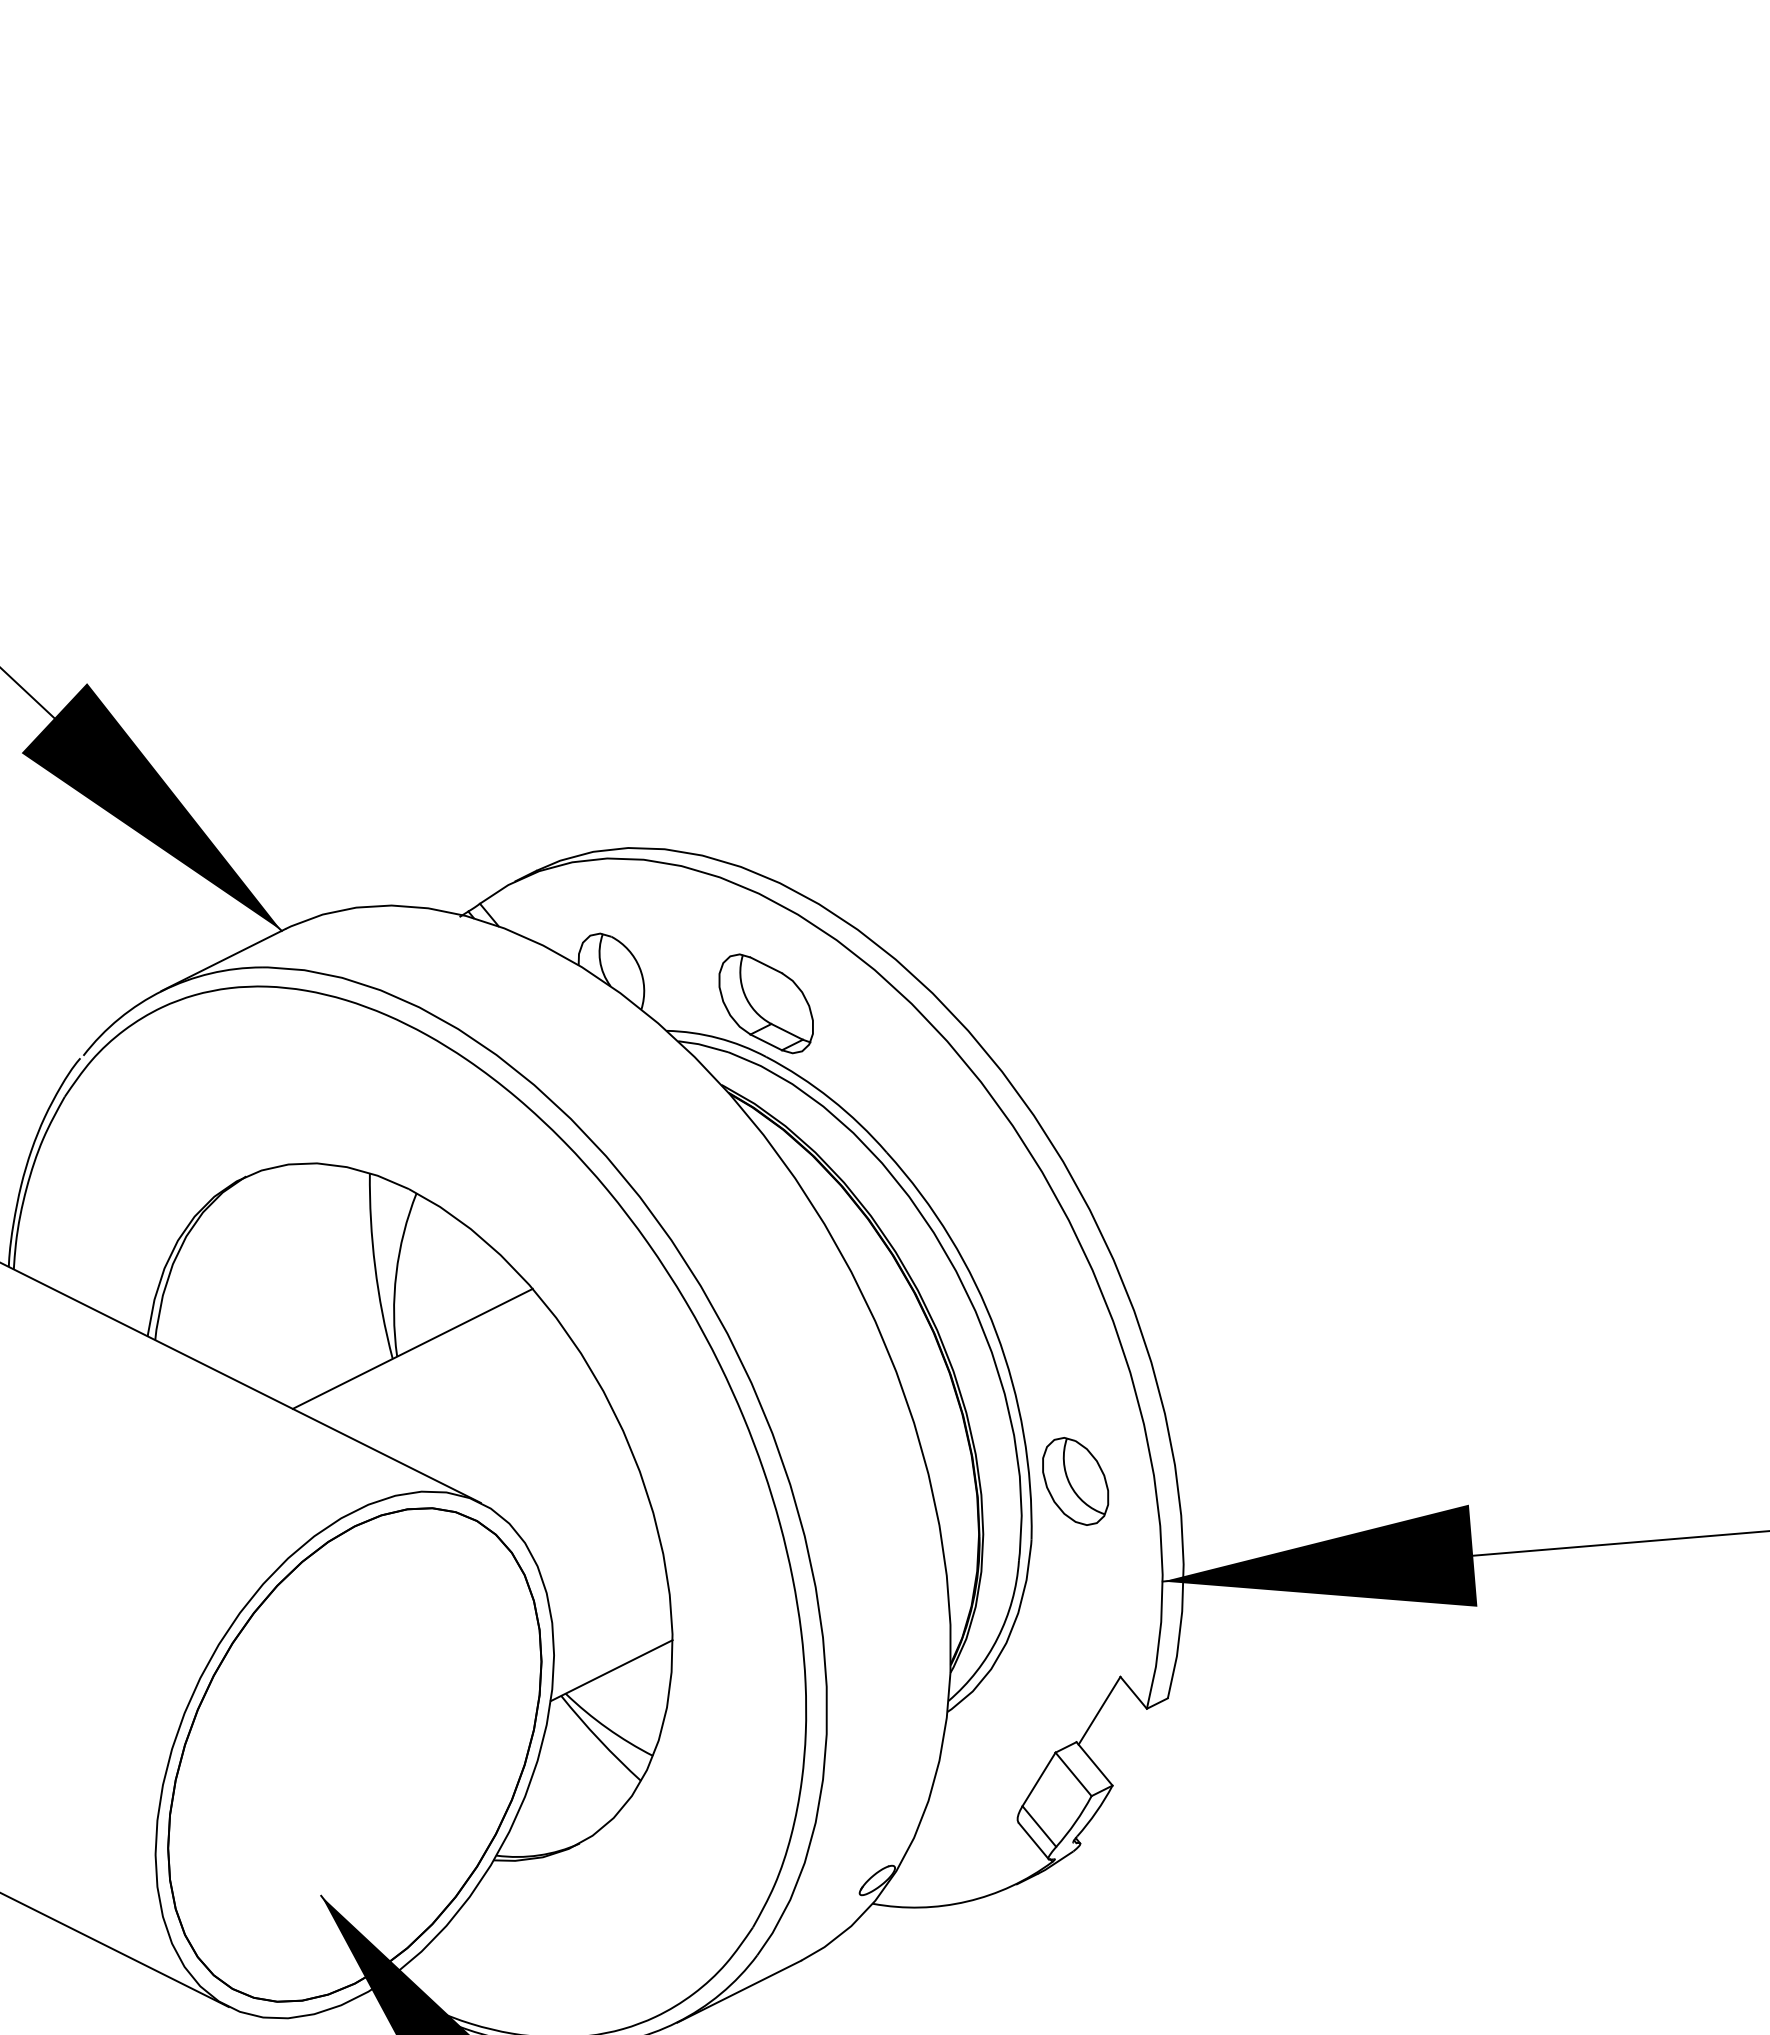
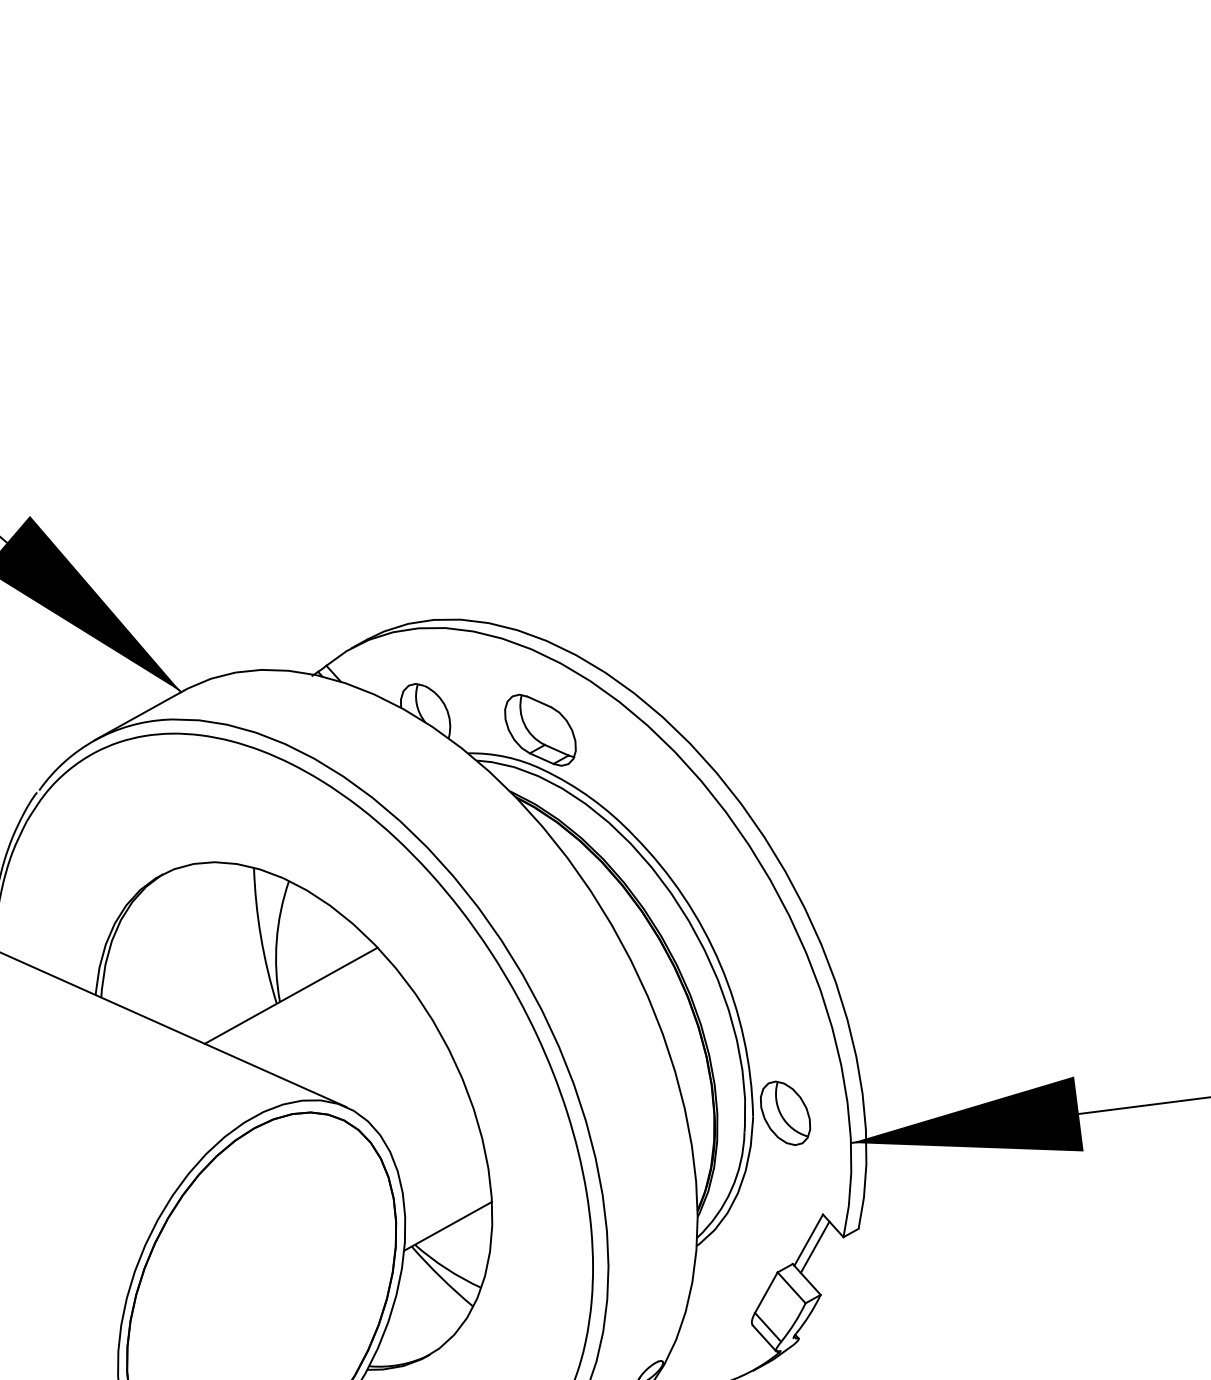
part: (1075, 1481) -> (785, 1113), moved
line: (1107, 1720) -> (814, 1247), added

